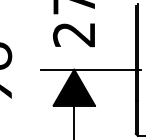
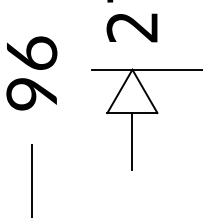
fill: (74, 87) -> (132, 91), removed

